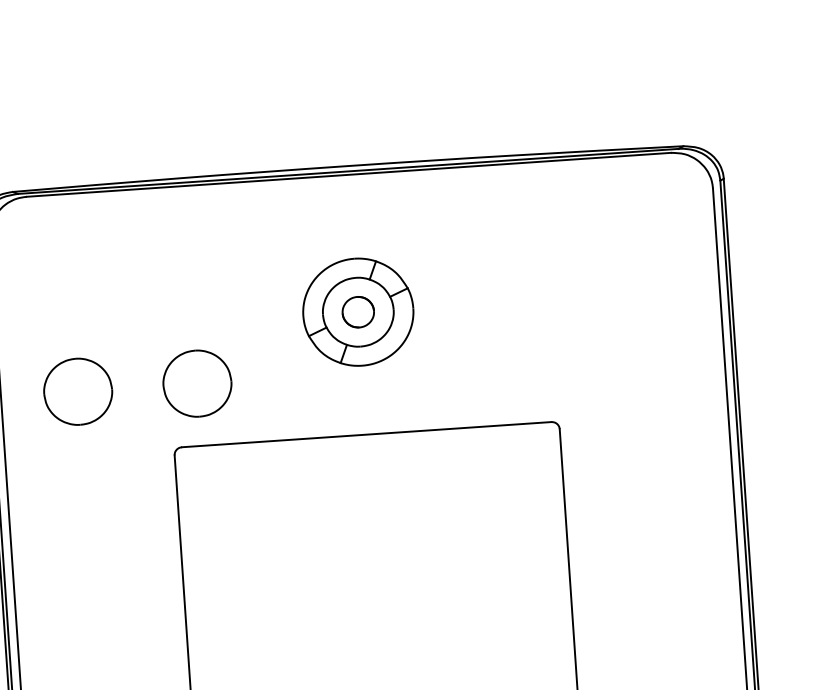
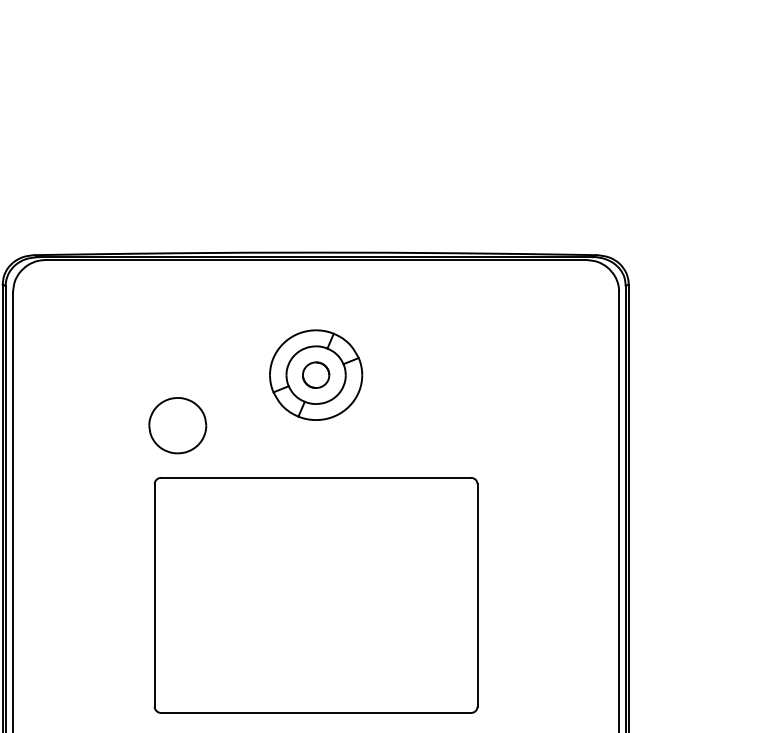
part: (77, 391) -> (77, 425), removed

